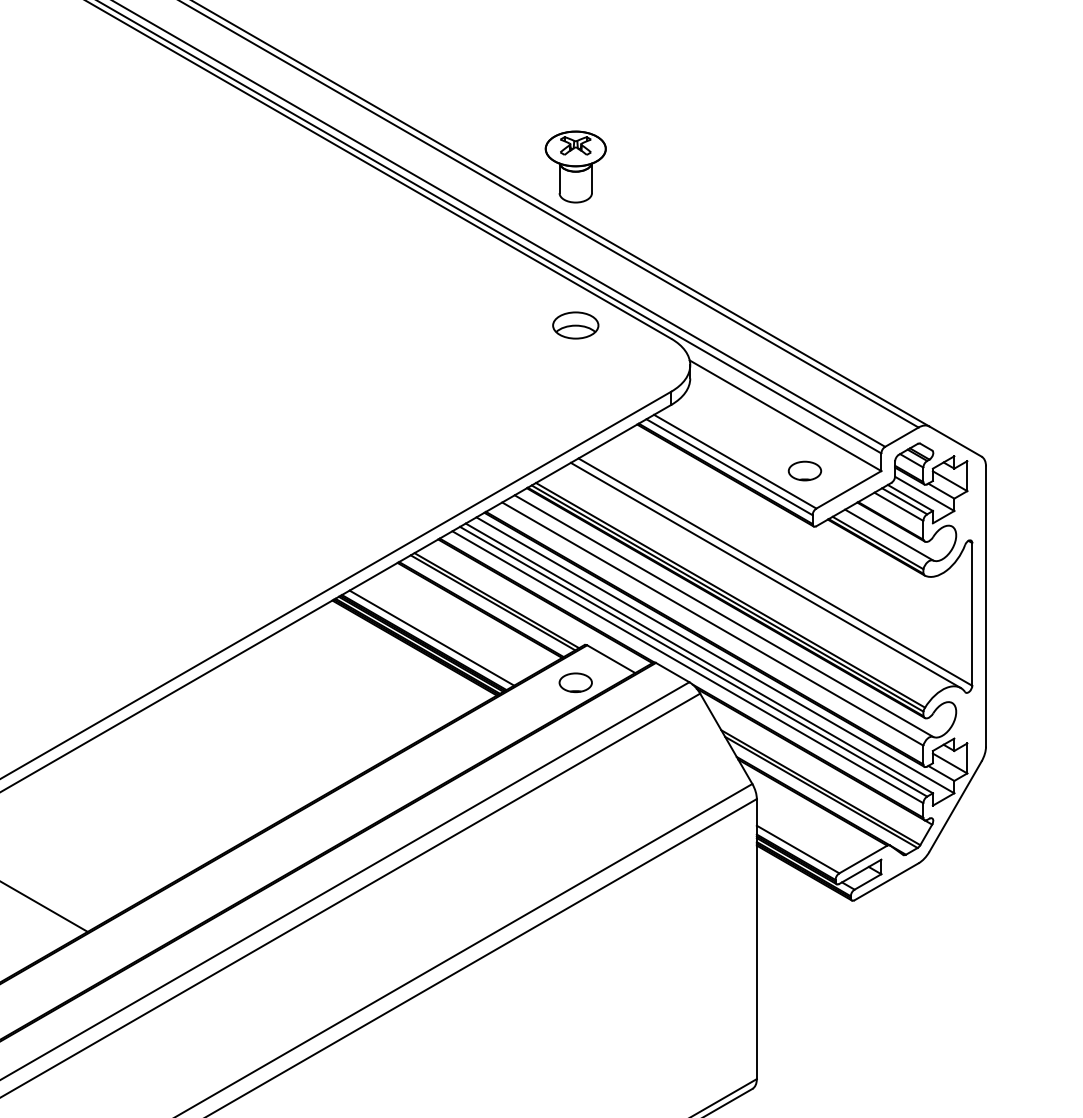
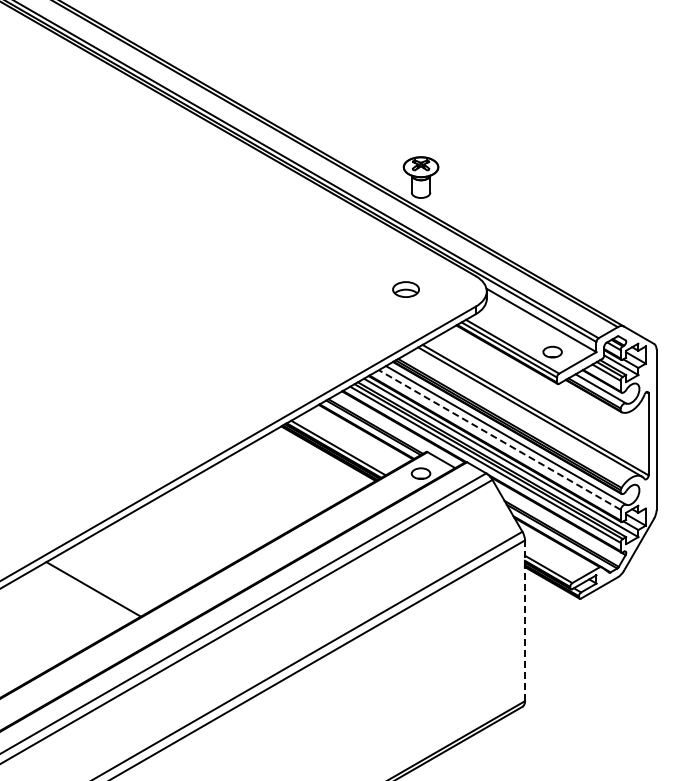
part: (574, 325) -> (405, 289), moved
line: (712, 623) -> (499, 439), solid -> dashed
line: (757, 938) -> (525, 620), solid -> dashed

